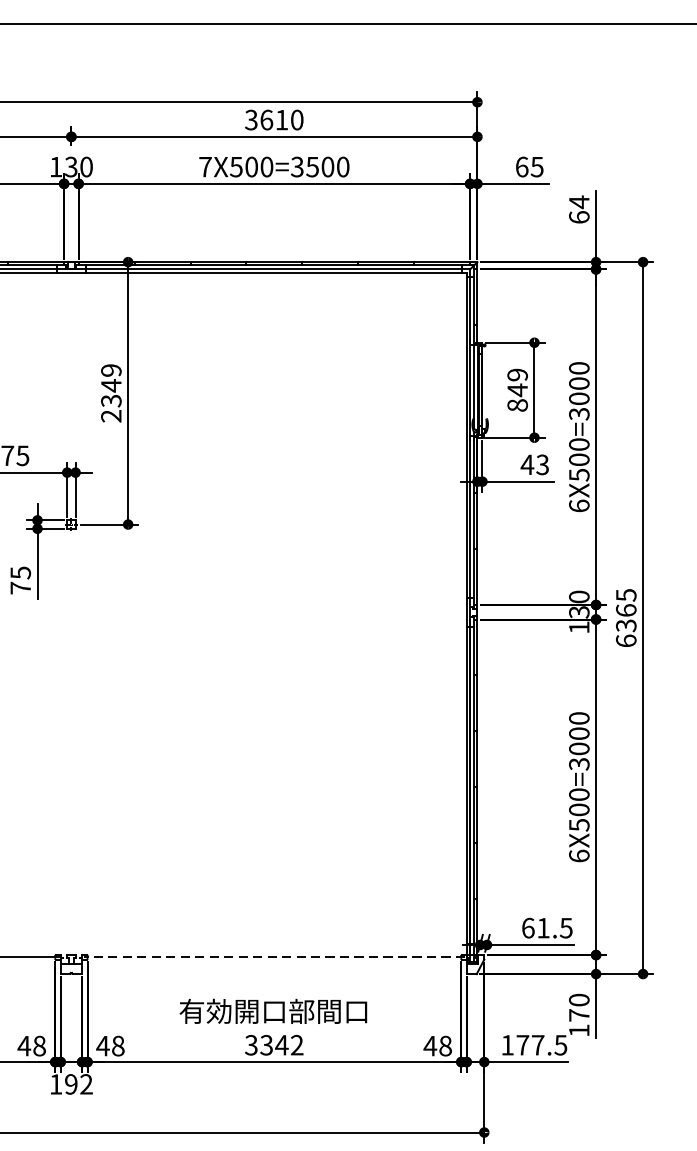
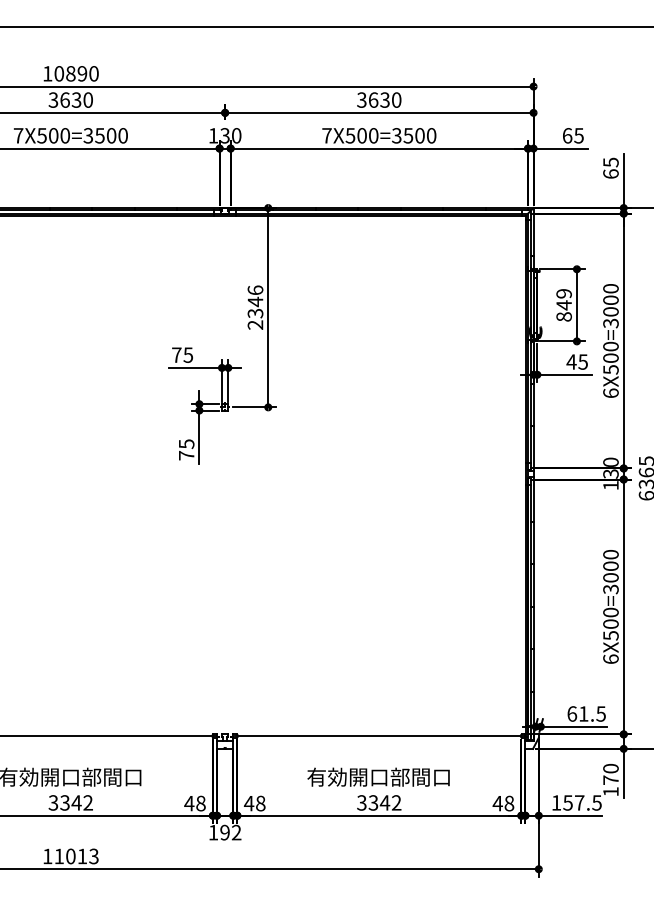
text: (281, 119) -> (384, 99), 3610 -> 3630
text: (578, 202) -> (610, 162), 64 -> 65
text: (111, 370) -> (255, 290), 2349 -> 2346
text: (543, 464) -> (583, 361), 43 -> 45
line: (274, 957) -> (379, 736), dashed -> solid
text: (522, 1044) -> (567, 802), 177.5 -> 157.5

